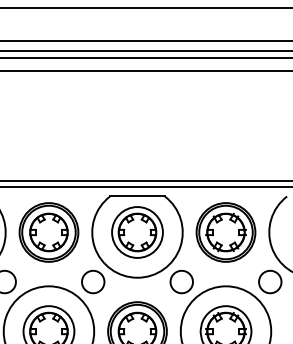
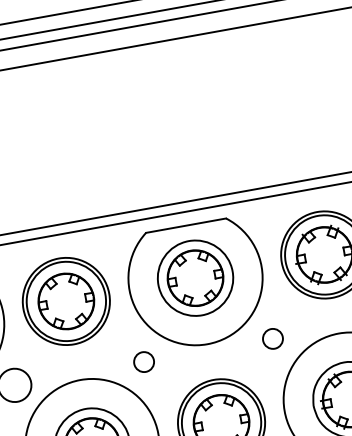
circle: (93, 281) -> (144, 361), size x0.6
circle: (181, 281) -> (272, 338), size x0.6

